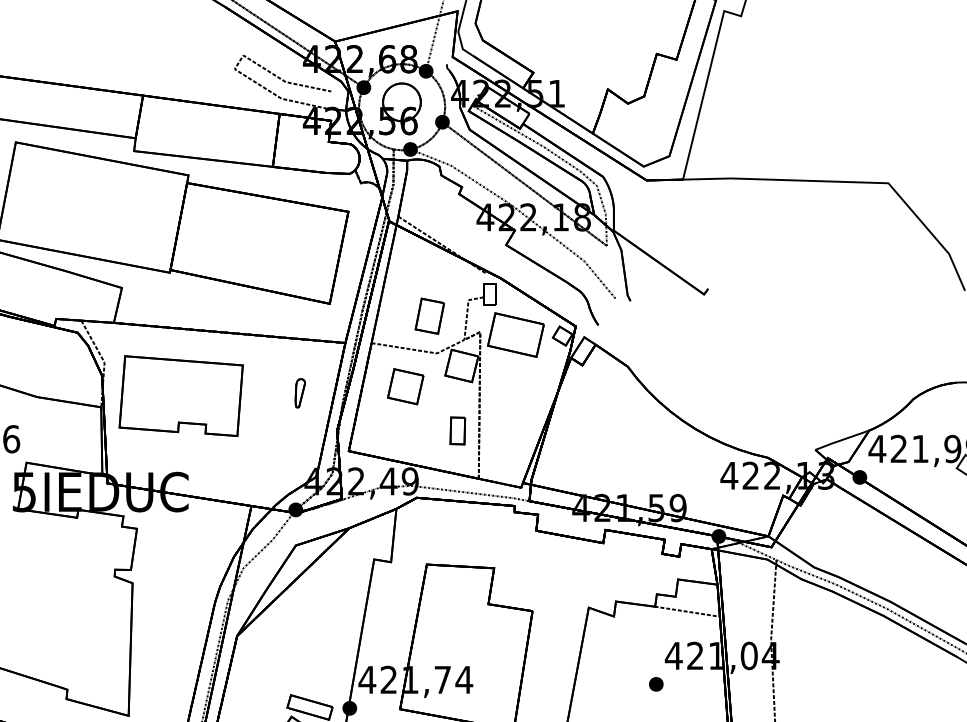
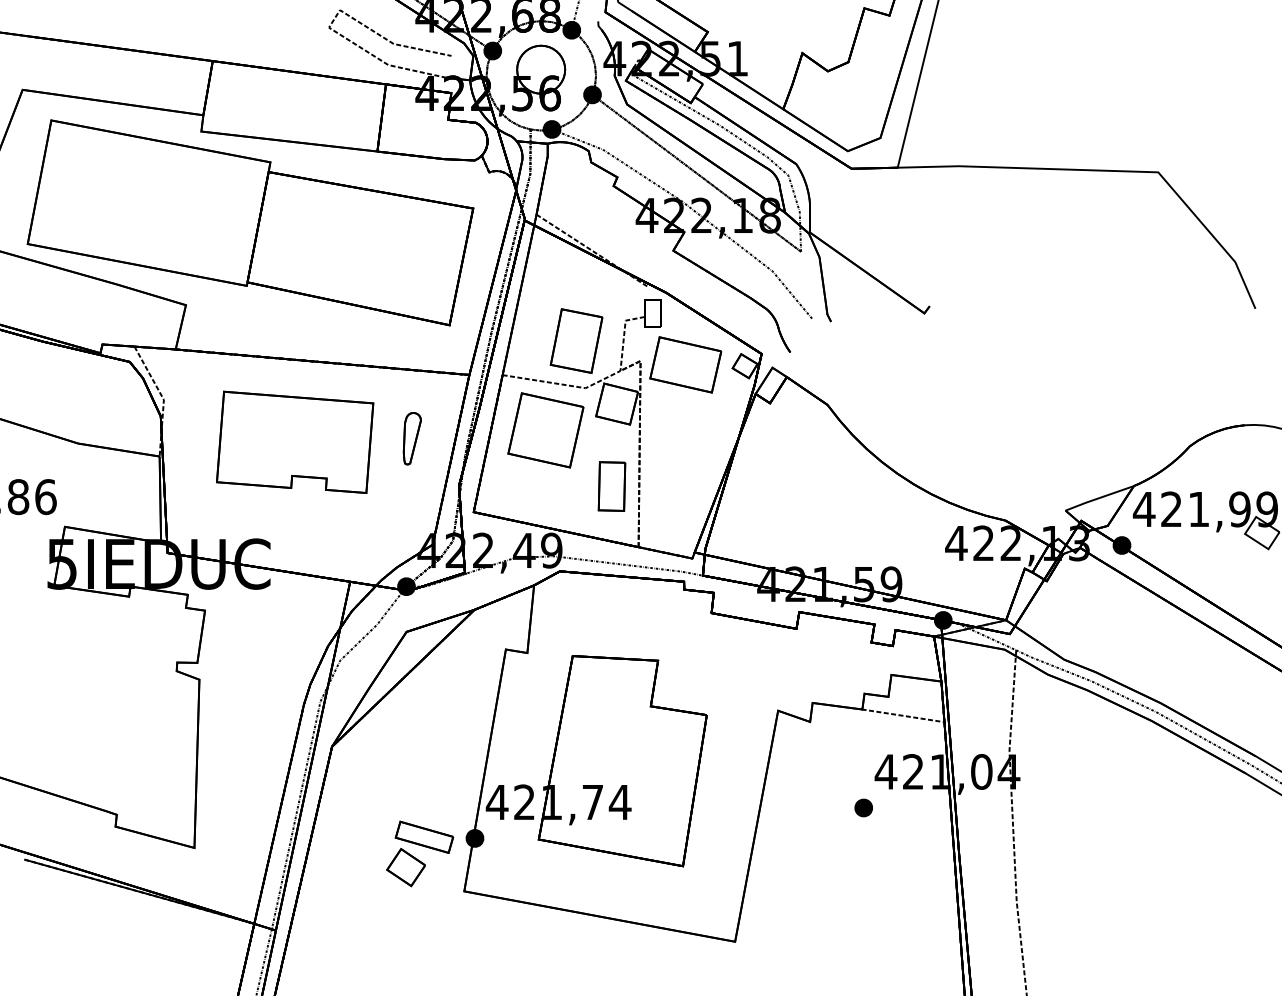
part: (429, 315) -> (576, 340), size x1.43
part: (405, 386) -> (545, 430), size x1.67
part: (299, 393) -> (411, 438), size x1.43
part: (181, 395) -> (295, 441), moved
part: (457, 430) -> (611, 486), size x1.43

